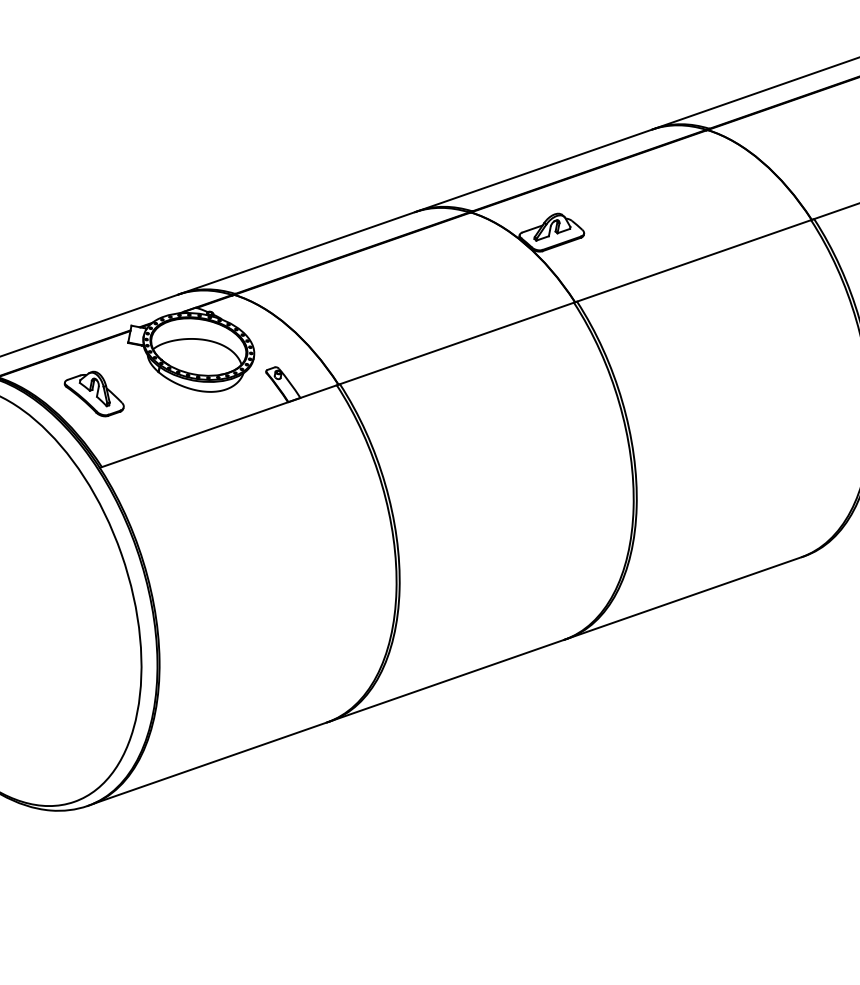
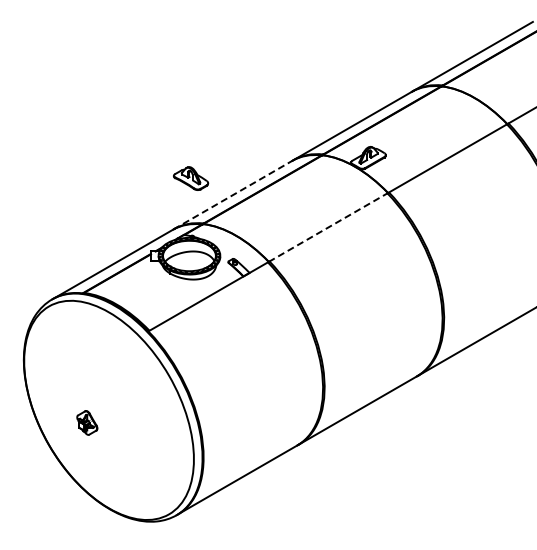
line: (298, 252) -> (233, 194), solid -> dashed
line: (456, 343) -> (328, 227), solid -> dashed
part: (95, 393) -> (191, 178), moved

